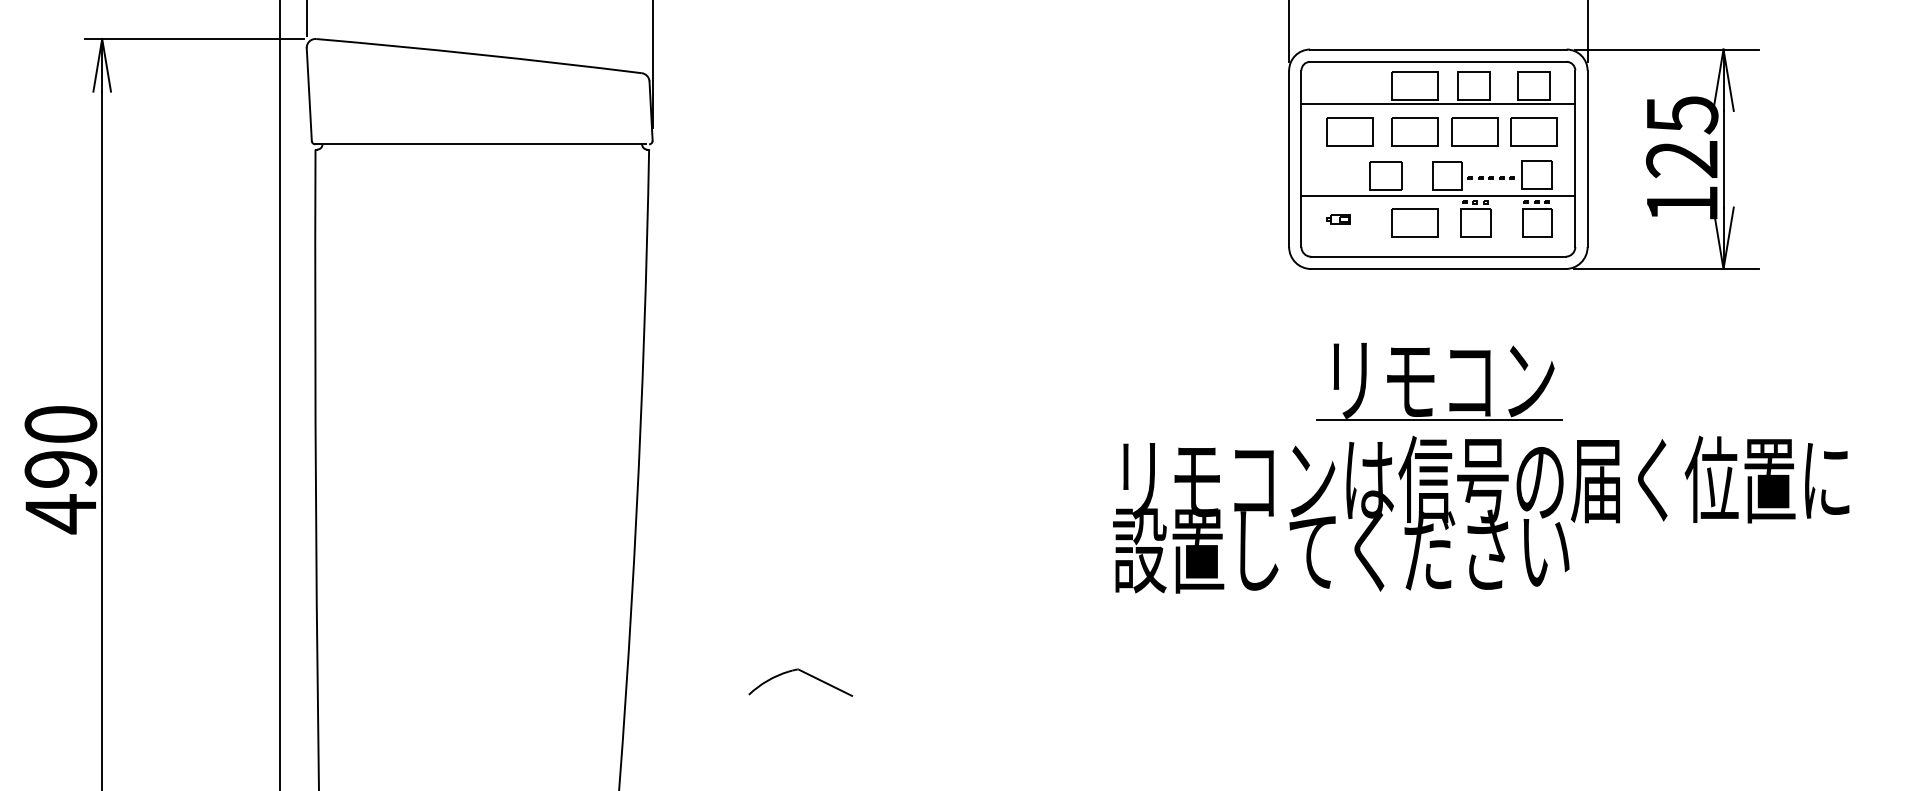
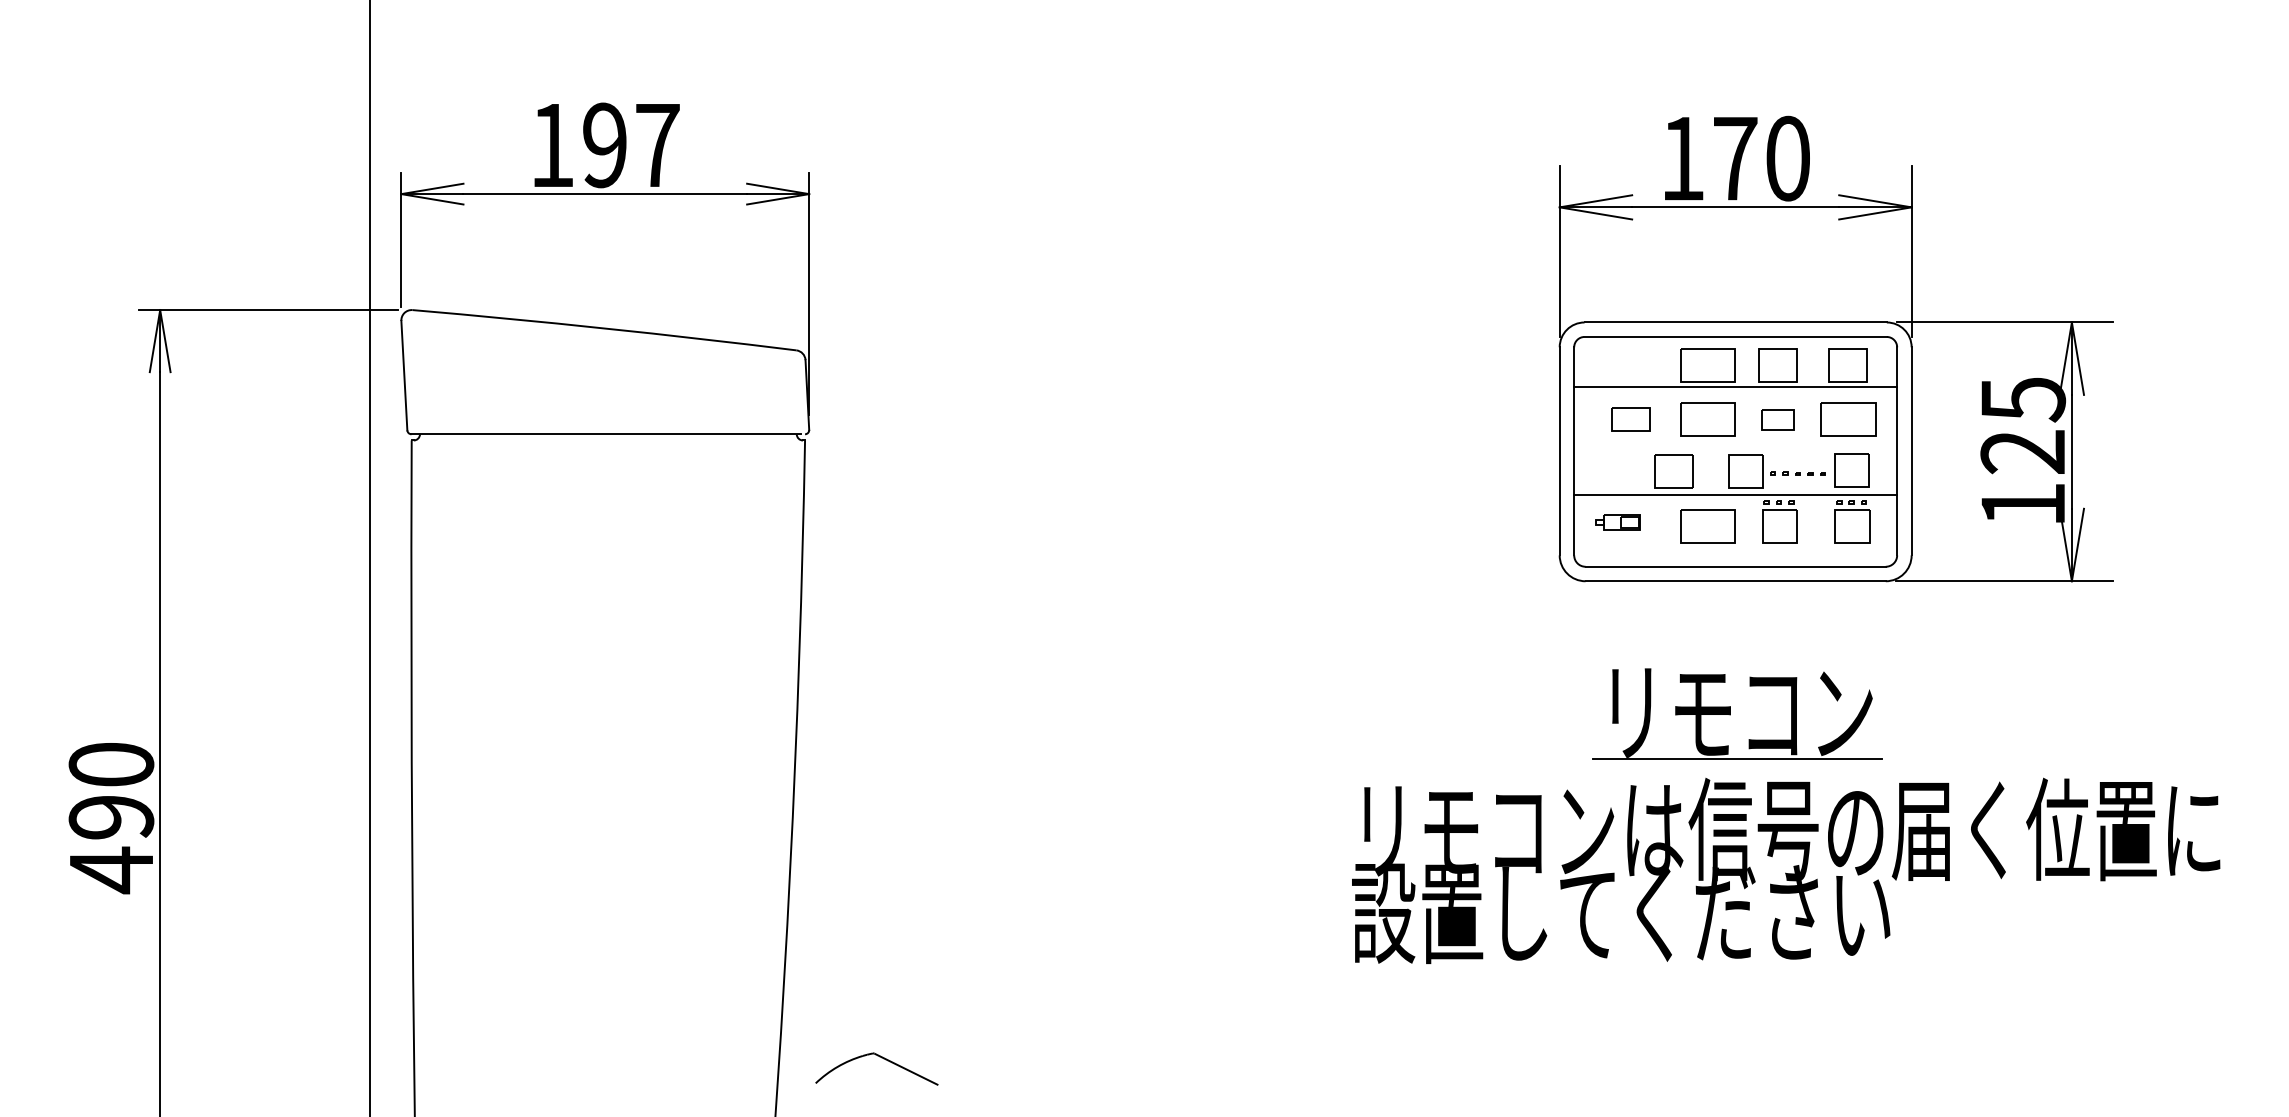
part: (1349, 131) -> (1630, 419), size x0.7
part: (1473, 131) -> (1777, 419), size x0.6
part: (1338, 219) -> (1617, 522), size x1.6
part: (804, 673) -> (881, 1058), moved

